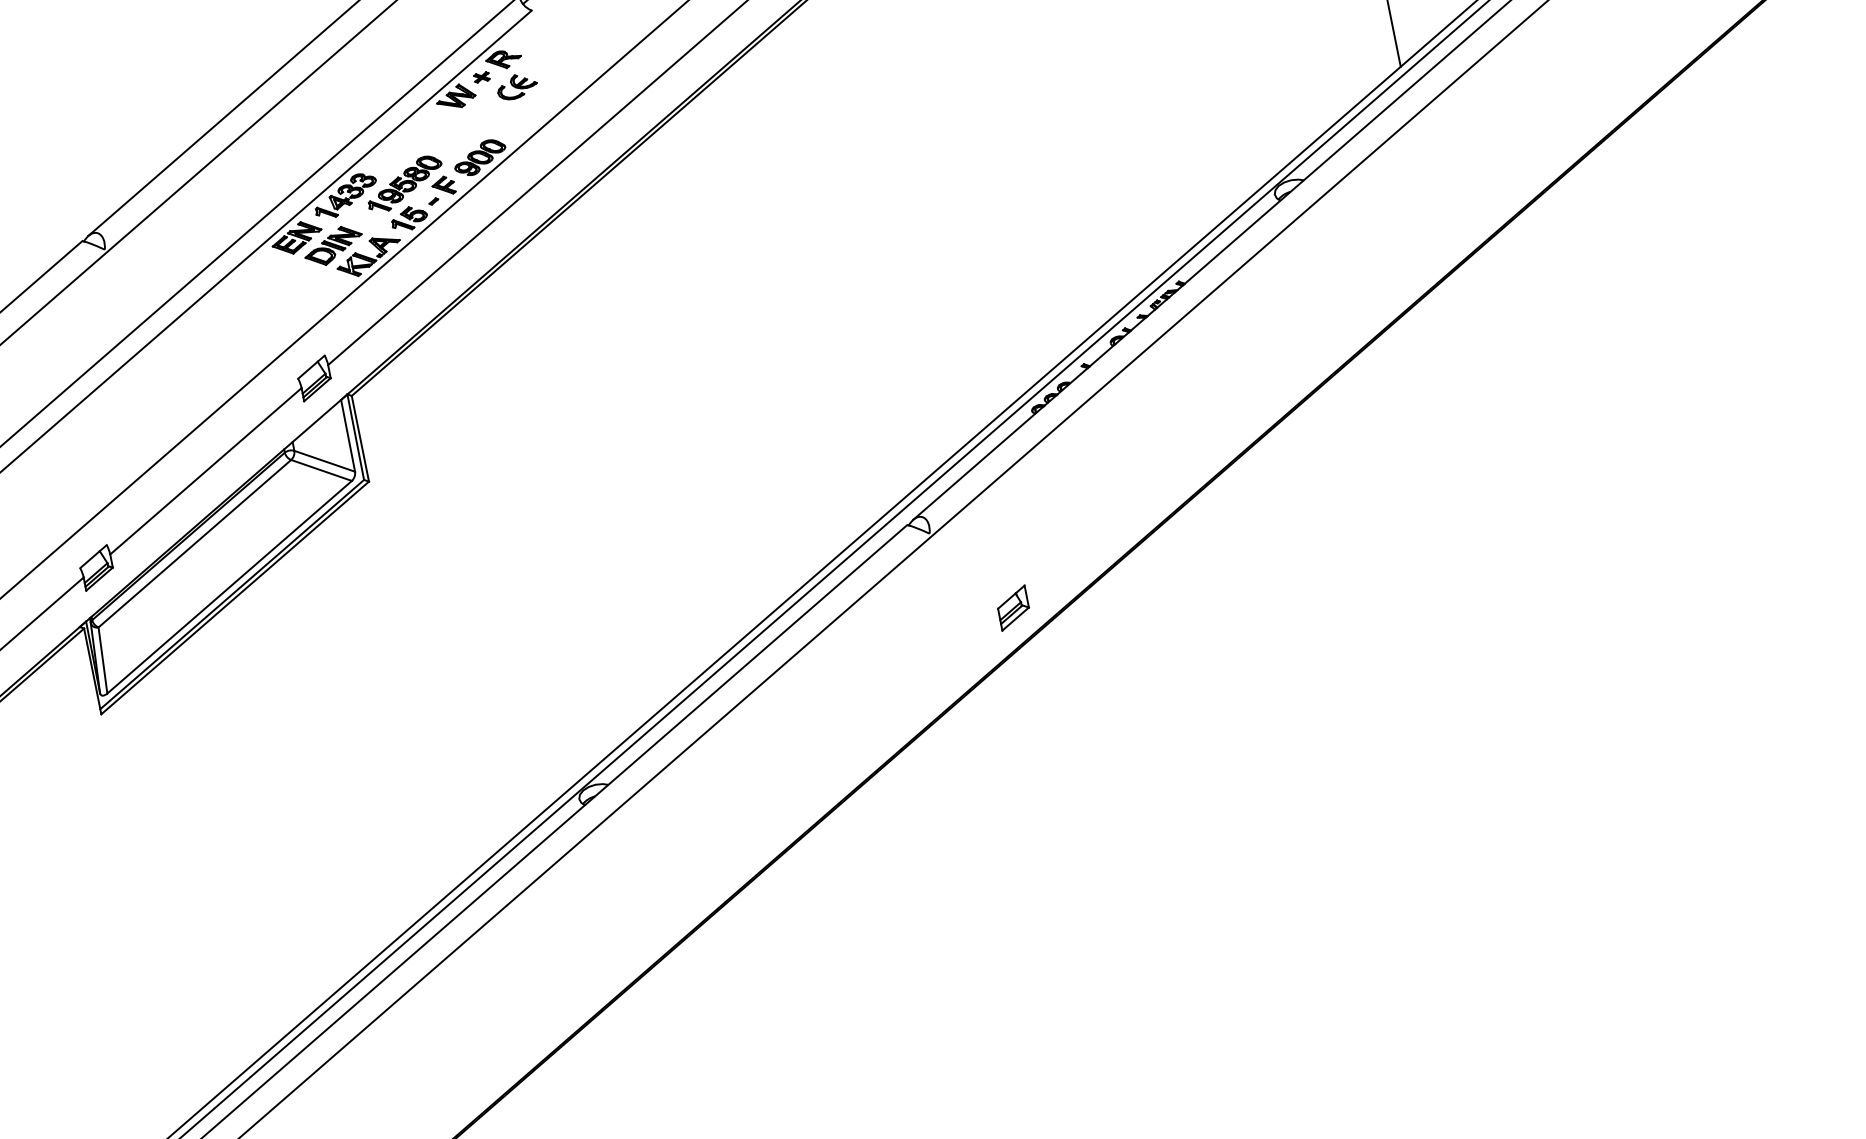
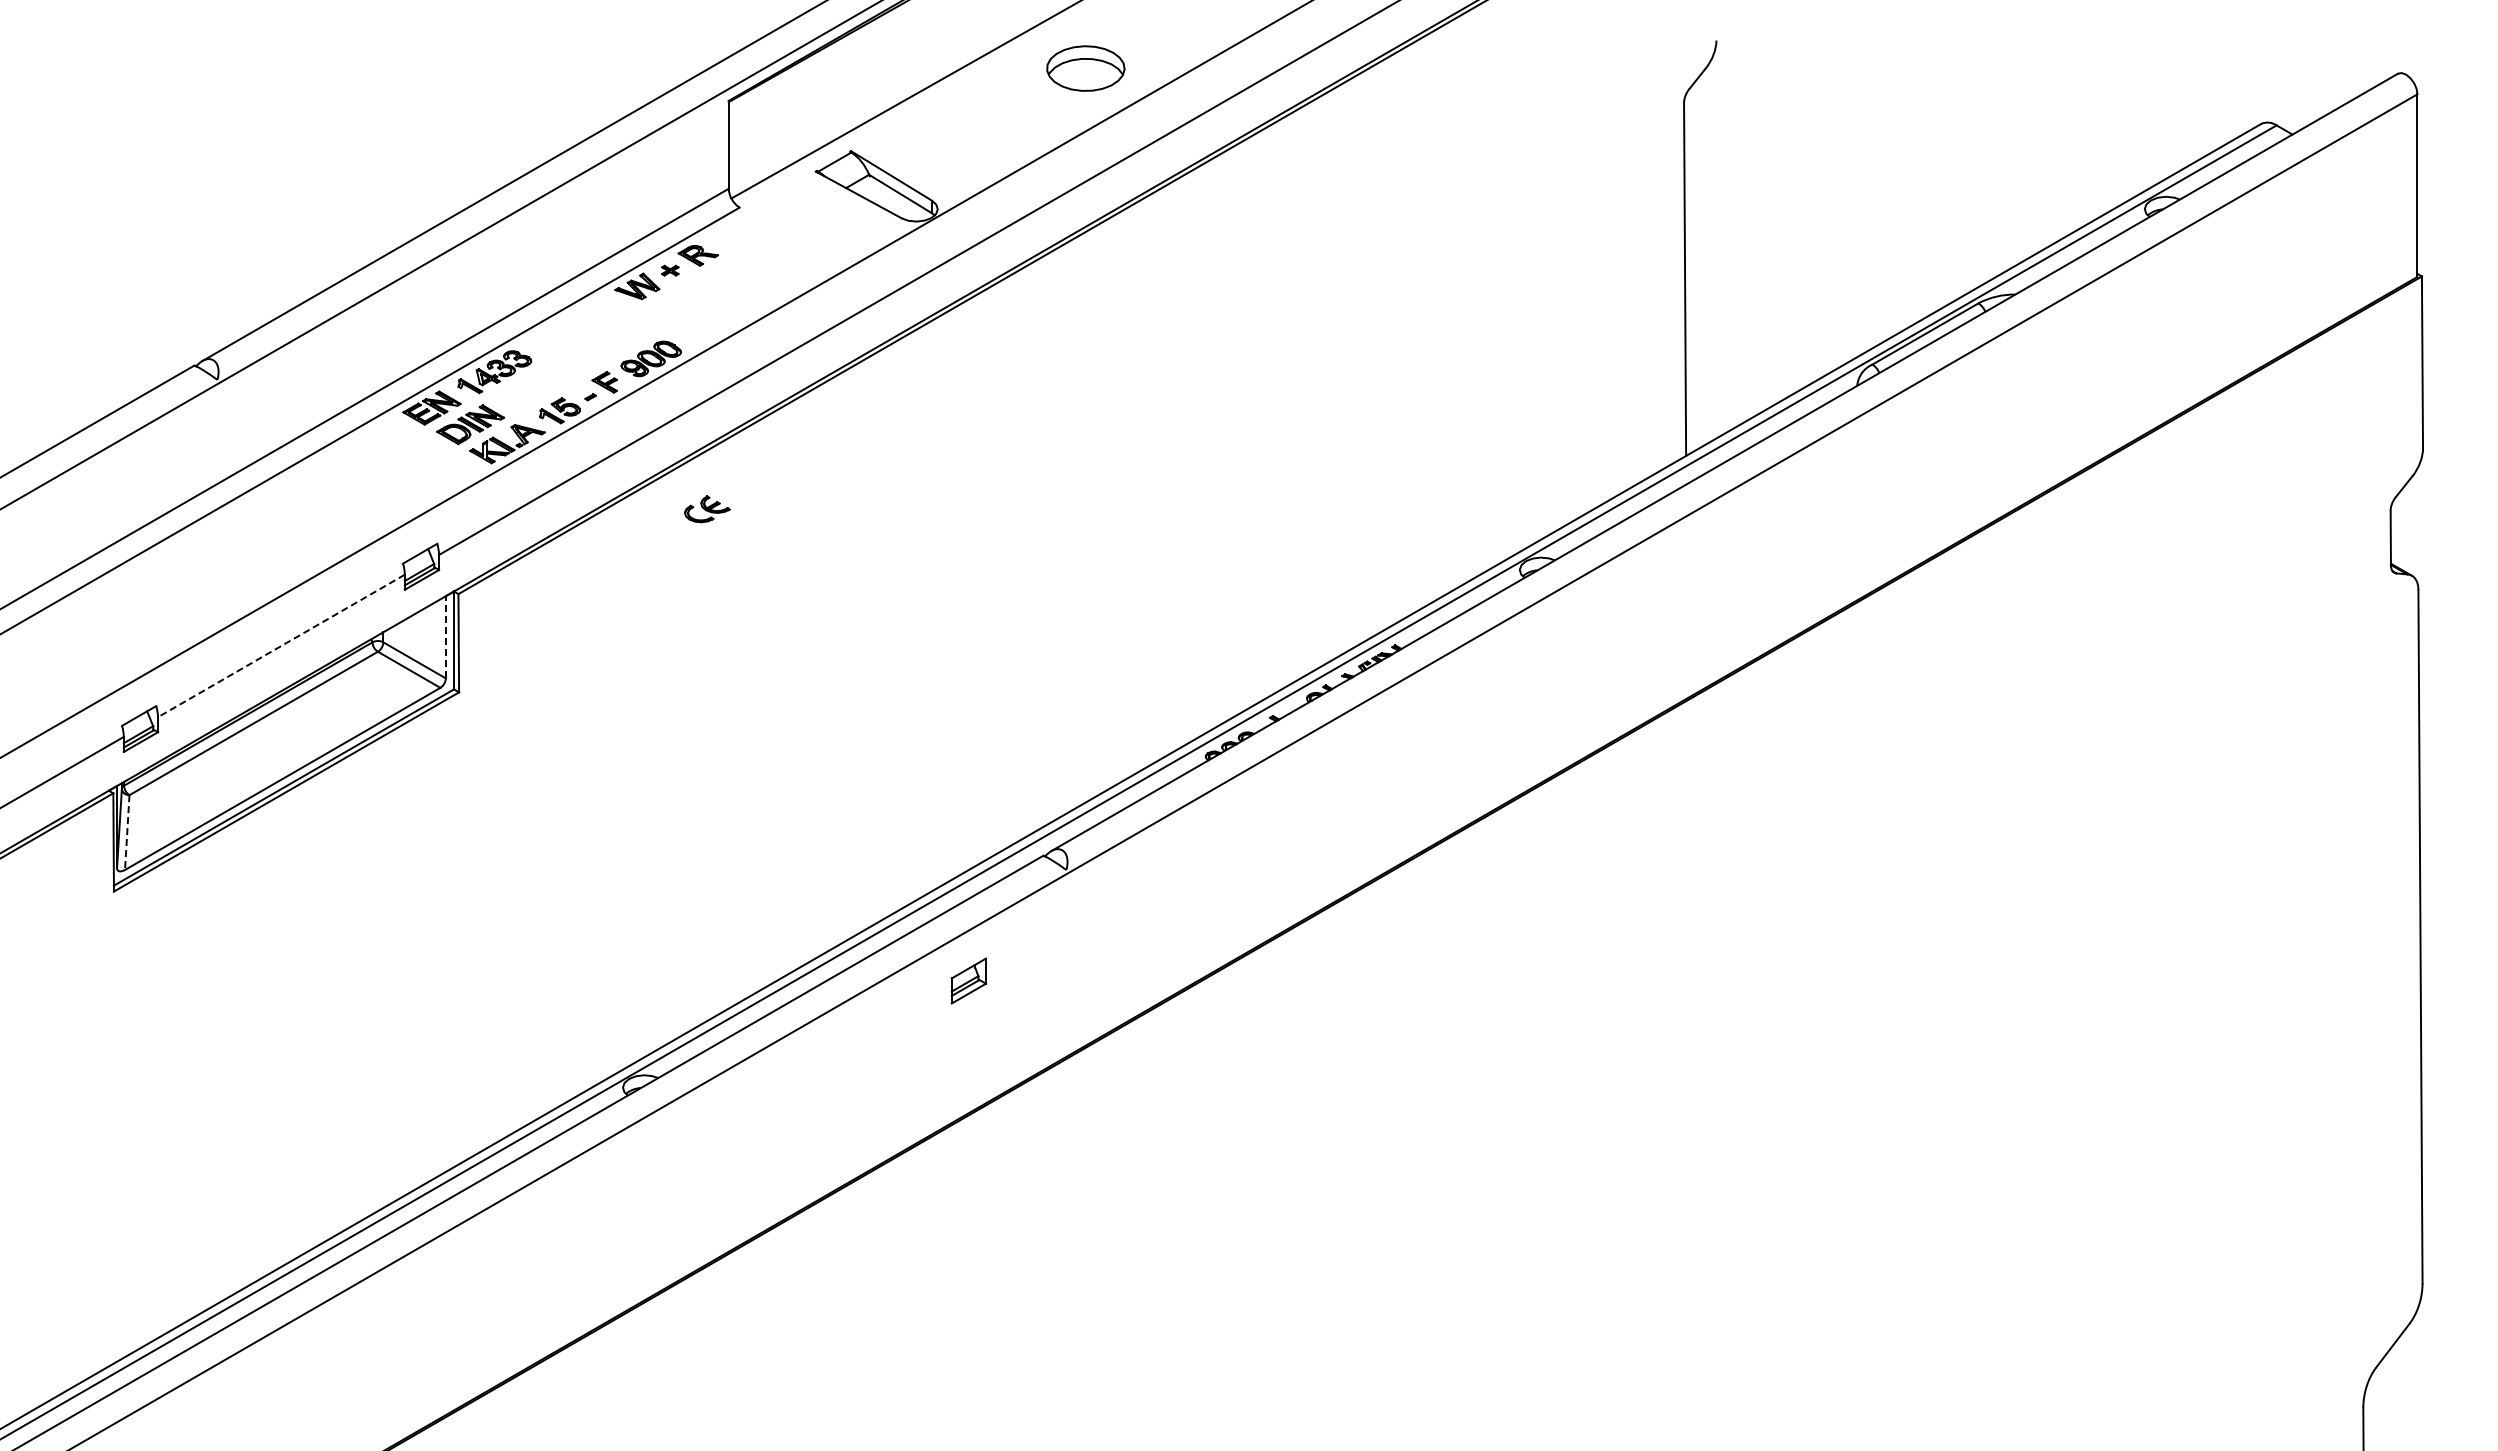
part: (517, 86) -> (707, 509), moved
part: (404, 183) -> (562, 371), removed
line: (347, 435) -> (445, 636), solid -> dashed
line: (206, 471) -> (281, 646), solid -> dashed
part: (1013, 607) -> (968, 980), moved
line: (103, 661) -> (127, 833), solid -> dashed

